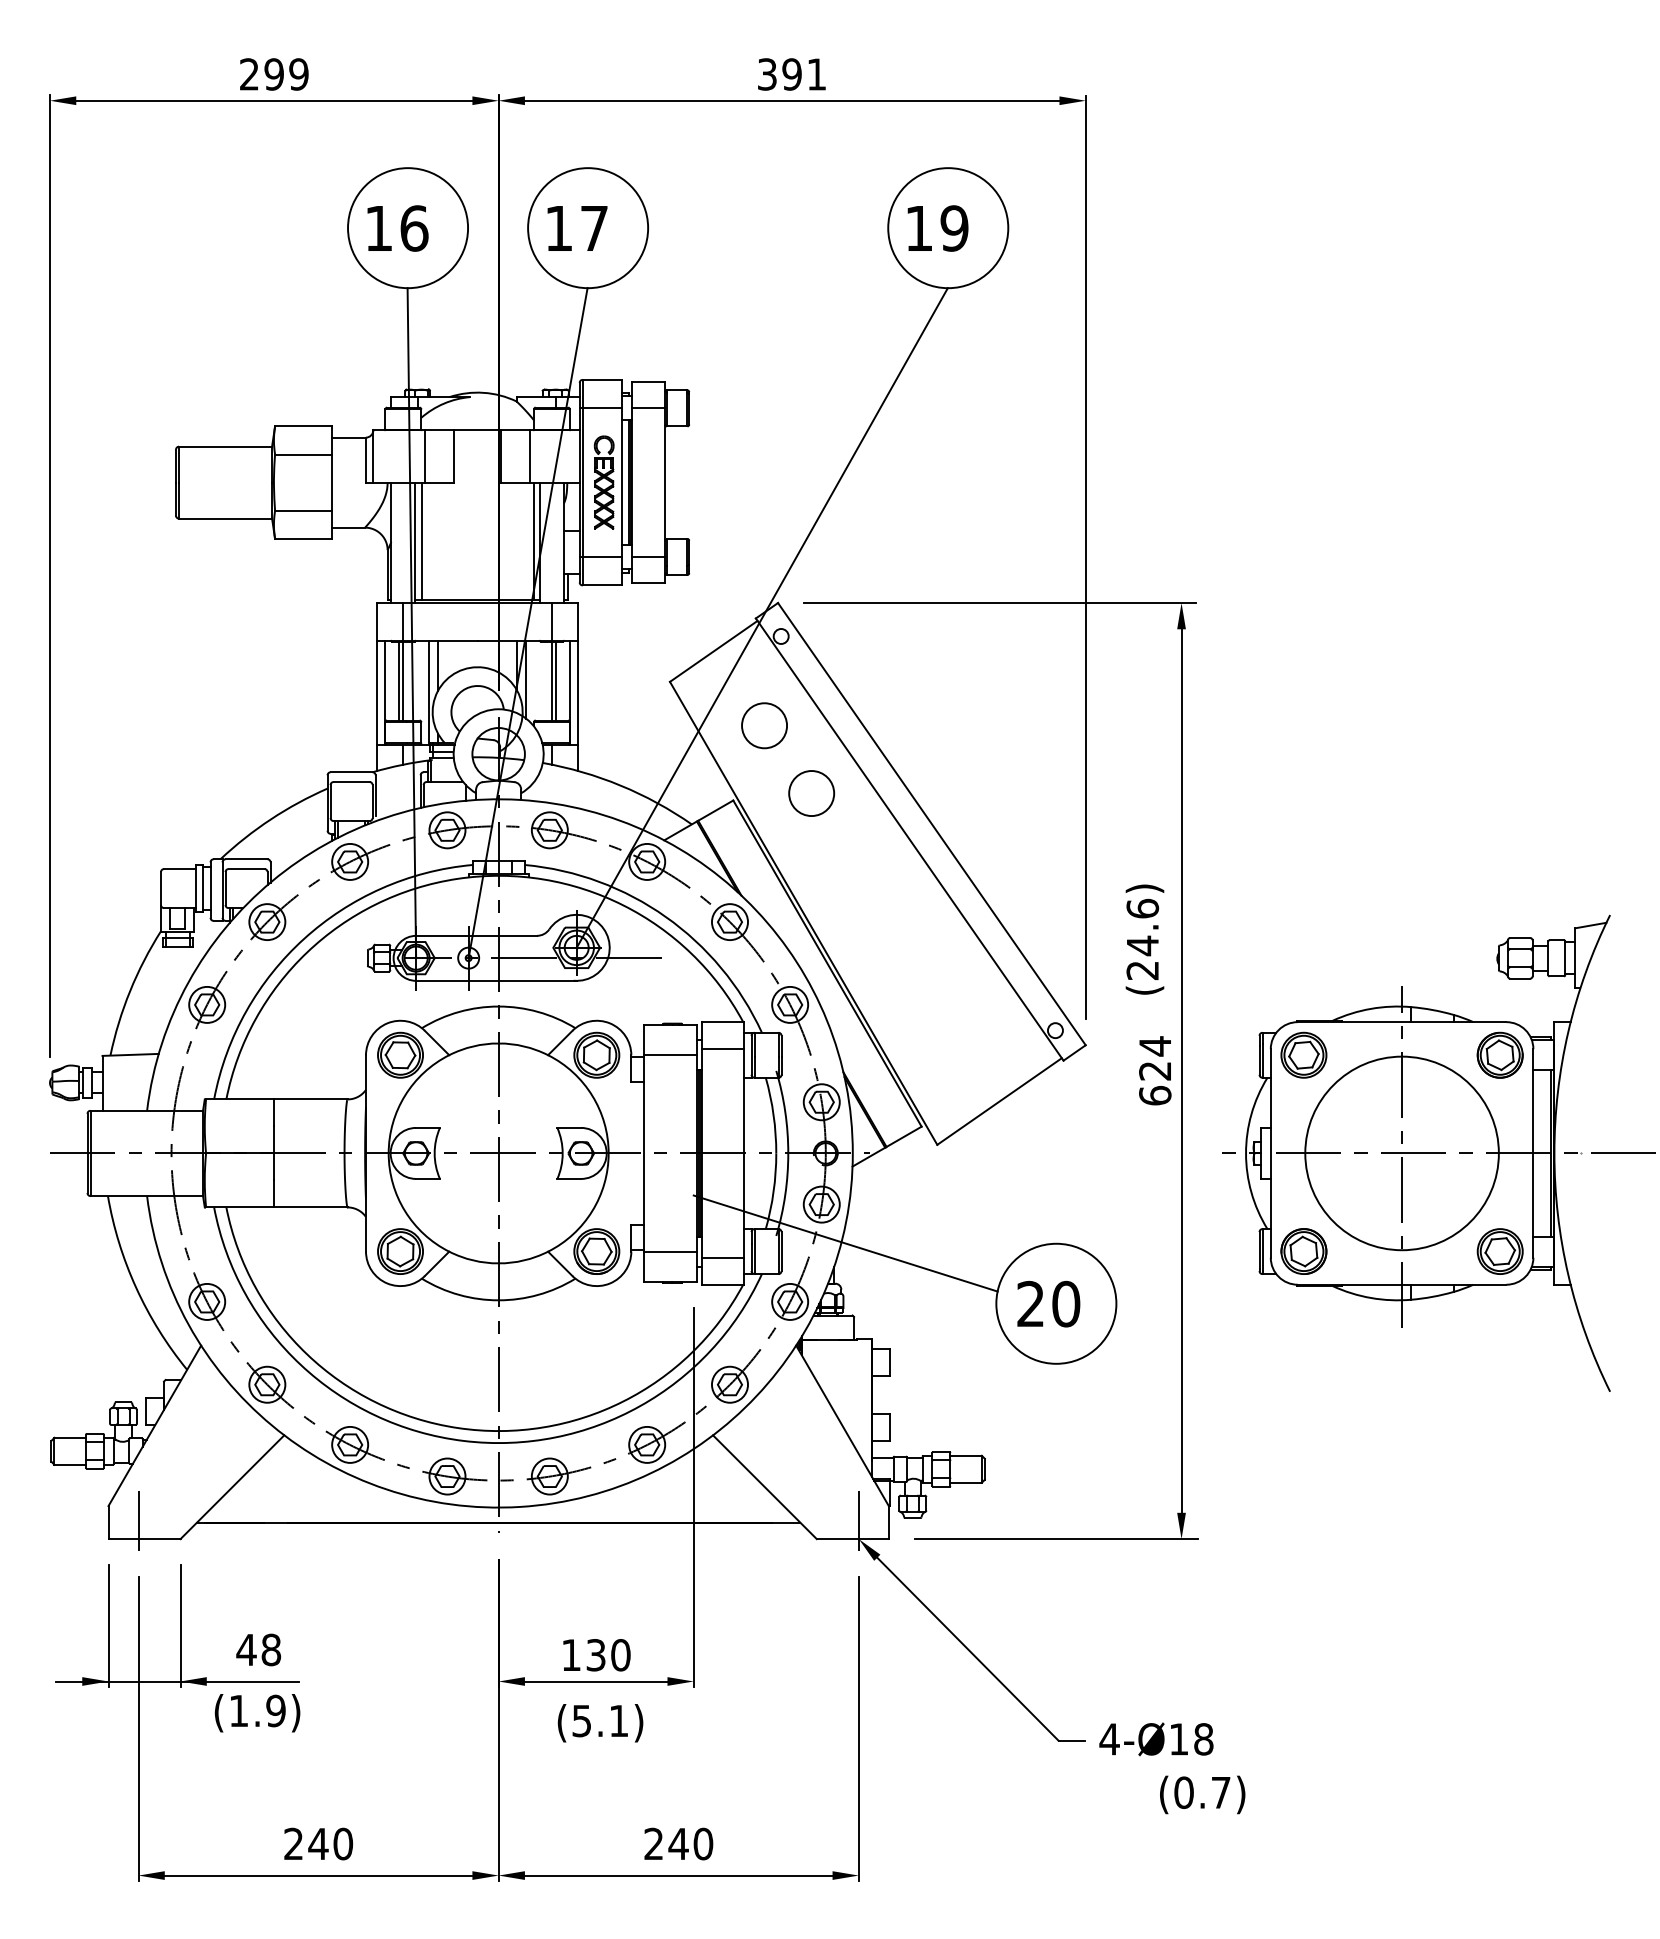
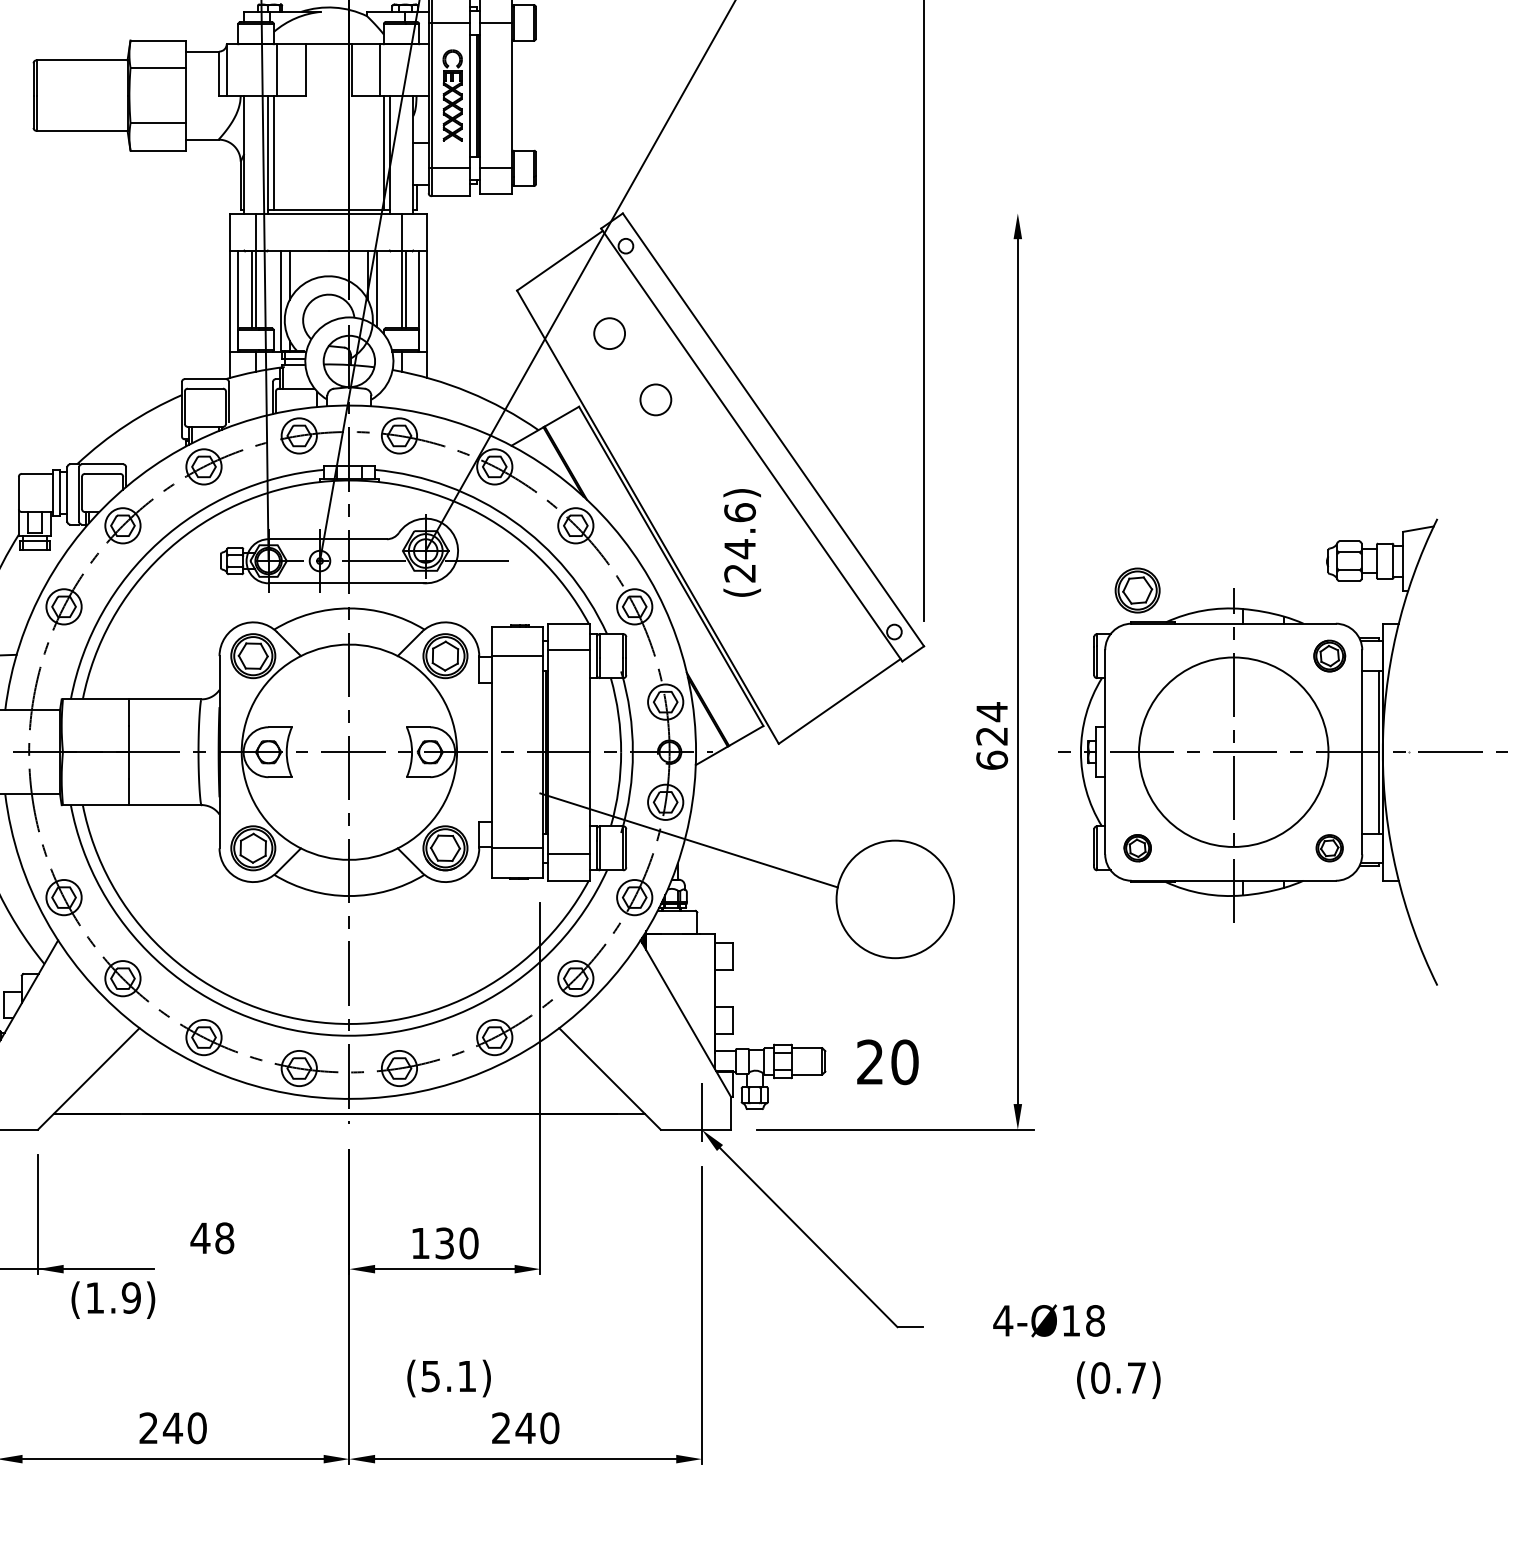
line: (999, 603) -> (839, 213), removed
circle: (764, 725) -> (609, 333), size x0.7
circle: (811, 793) -> (655, 399), size x0.7
text: (1144, 939) -> (741, 542), moved
part: (1303, 1054) -> (1137, 589), moved
part: (1499, 1054) -> (1329, 655), size x0.7
text: (1155, 1070) -> (992, 735), moved
part: (1303, 1251) -> (1137, 848), size x0.6
part: (1499, 1251) -> (1329, 848), size x0.6
text: (1048, 1303) -> (887, 1061), moved
text: (258, 1649) -> (212, 1237), moved
text: (600, 1723) -> (449, 1378), moved
text: (1156, 1739) -> (1049, 1321), moved
text: (1202, 1794) -> (1118, 1379), moved

